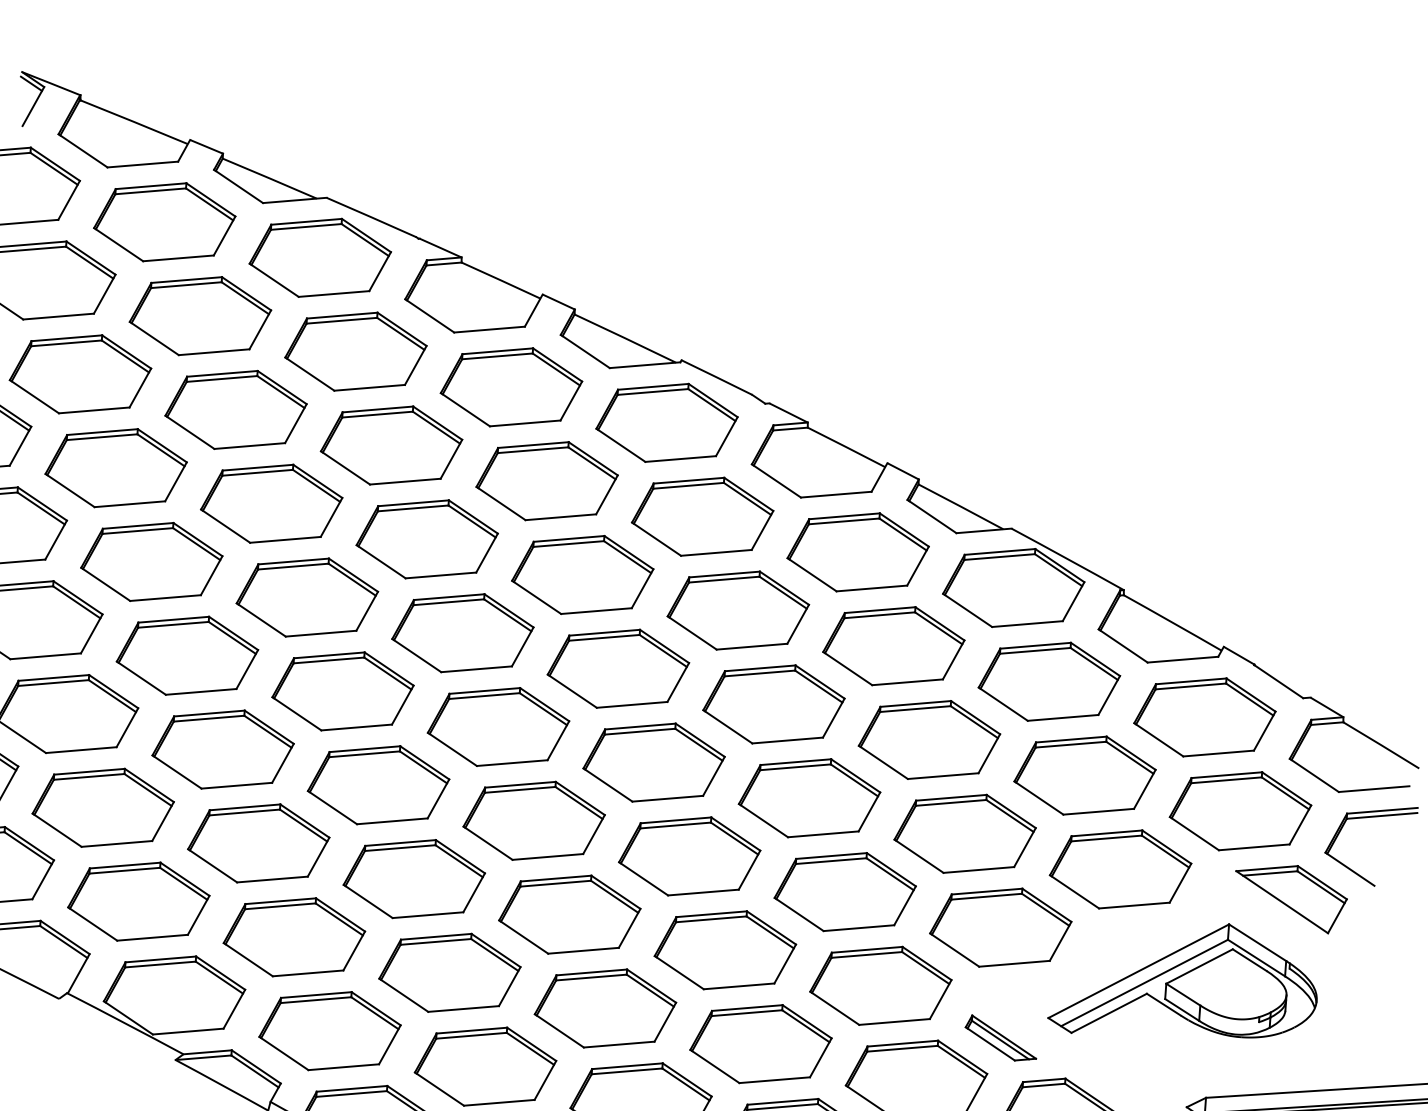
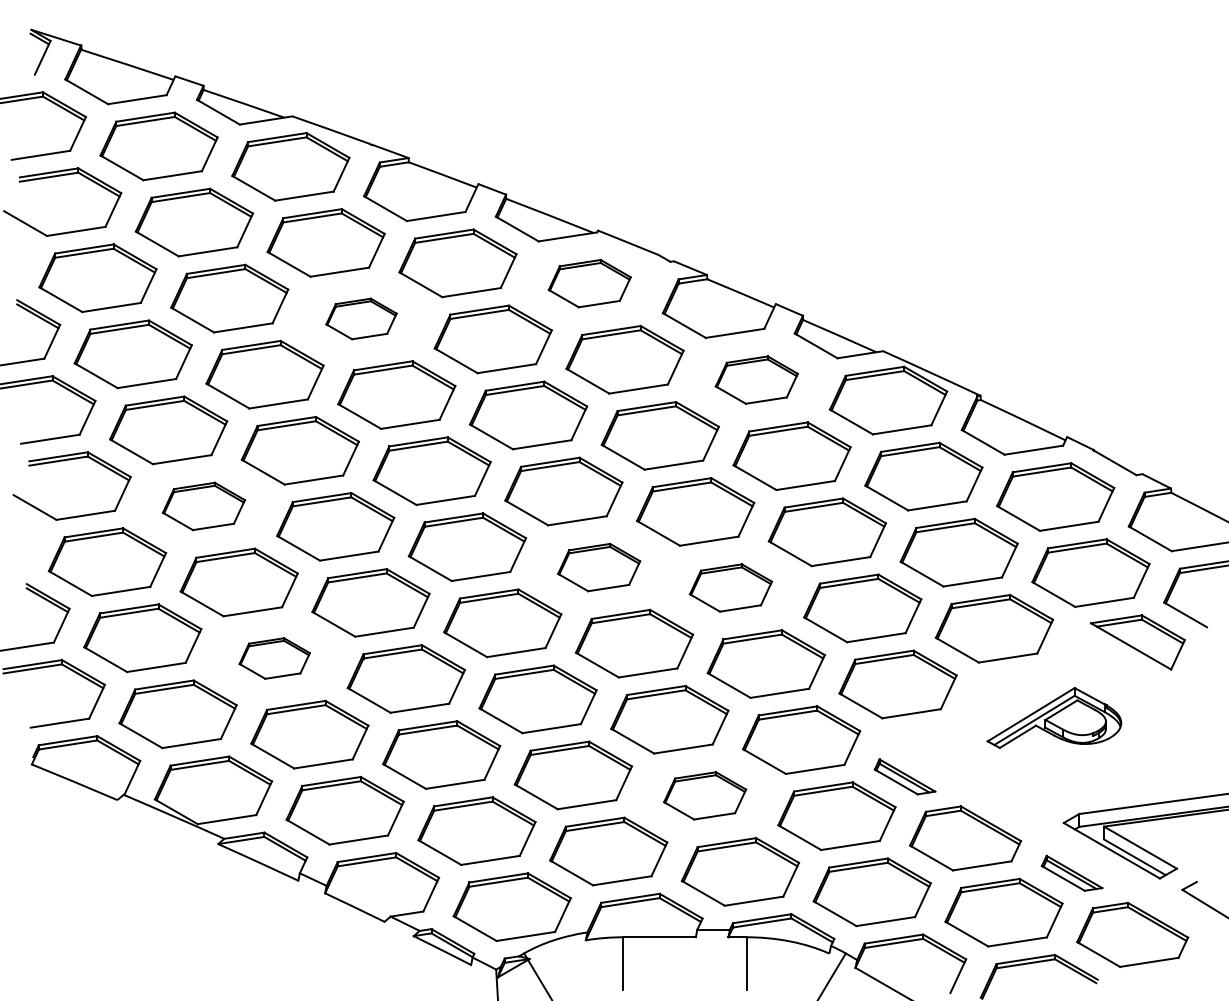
part: (666, 422) -> (589, 283), size x0.7
part: (391, 444) -> (361, 318), size x0.6
part: (857, 551) -> (756, 379), size x0.7
part: (186, 655) -> (203, 506), size x0.7
part: (653, 762) -> (598, 567), size x0.7
part: (809, 797) -> (730, 587), size x0.7
part: (258, 843) -> (274, 658), size x0.6
part: (1184, 980) -> (1054, 717), size x0.6
part: (760, 1043) -> (704, 795), size x0.7

